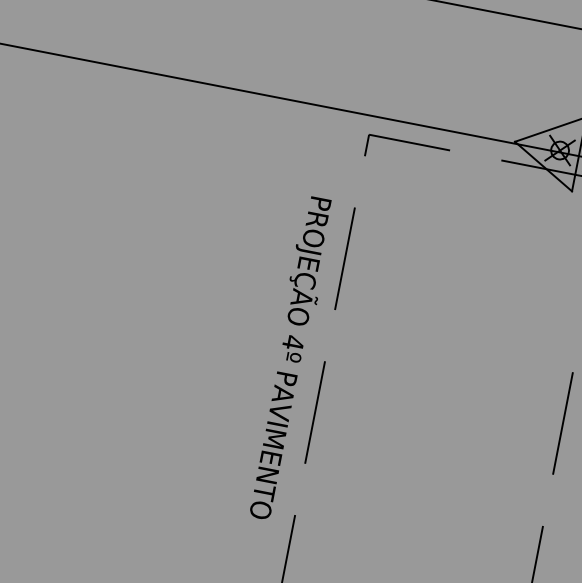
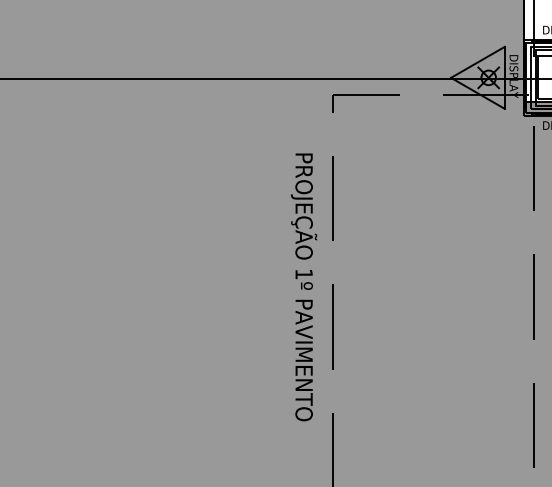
text: (292, 341) -> (303, 273), 4º -> 1º

